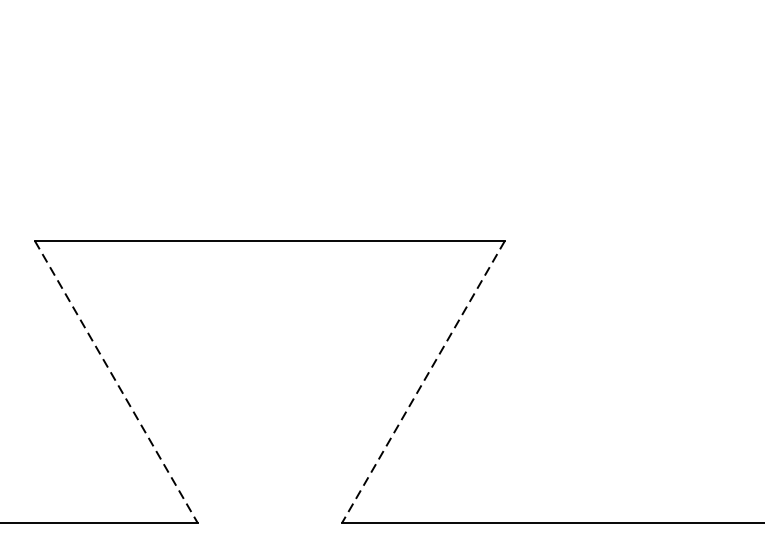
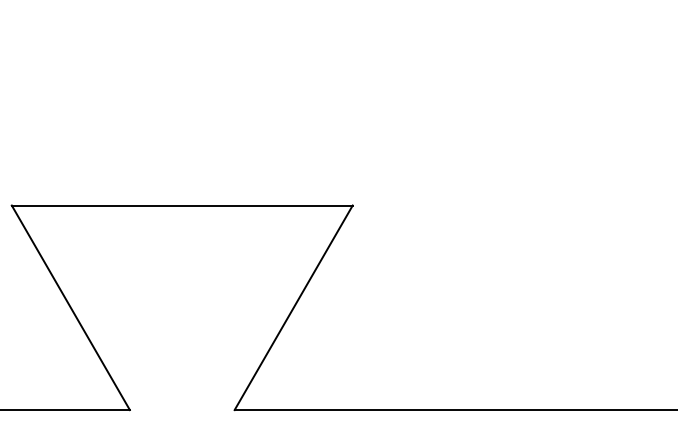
line: (117, 382) -> (71, 308), dashed -> solid
line: (423, 382) -> (293, 308), dashed -> solid

